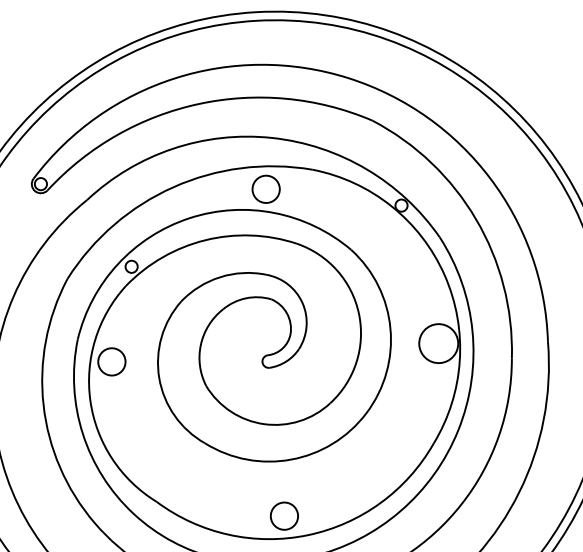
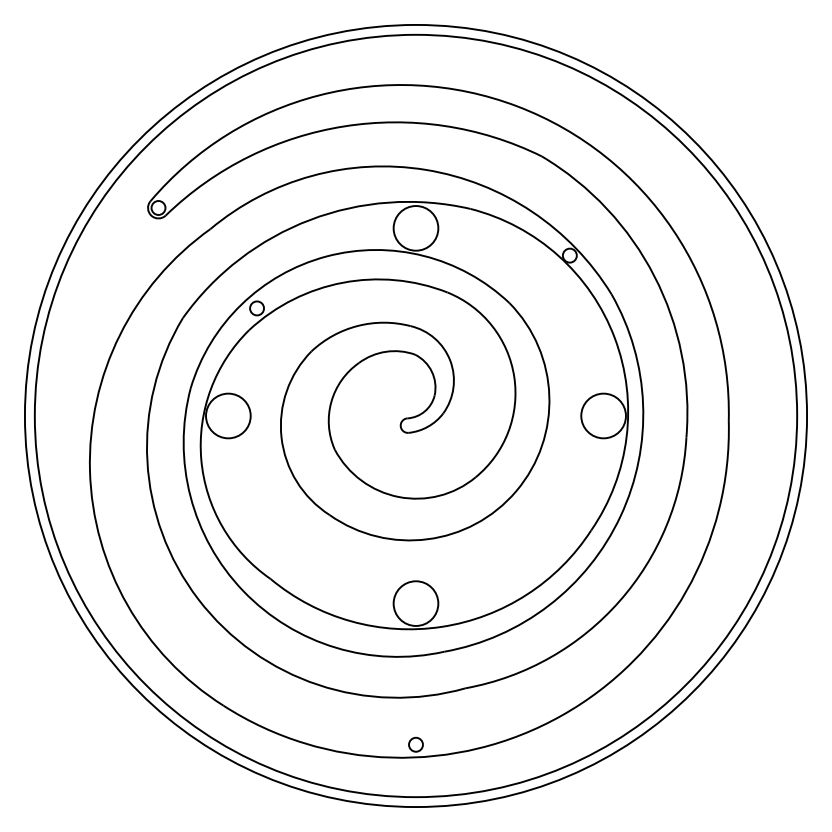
circle: (265, 189) -> (415, 228), size x1.43
circle: (111, 361) -> (228, 415), size x1.43
circle: (284, 516) -> (415, 603), size x1.43

